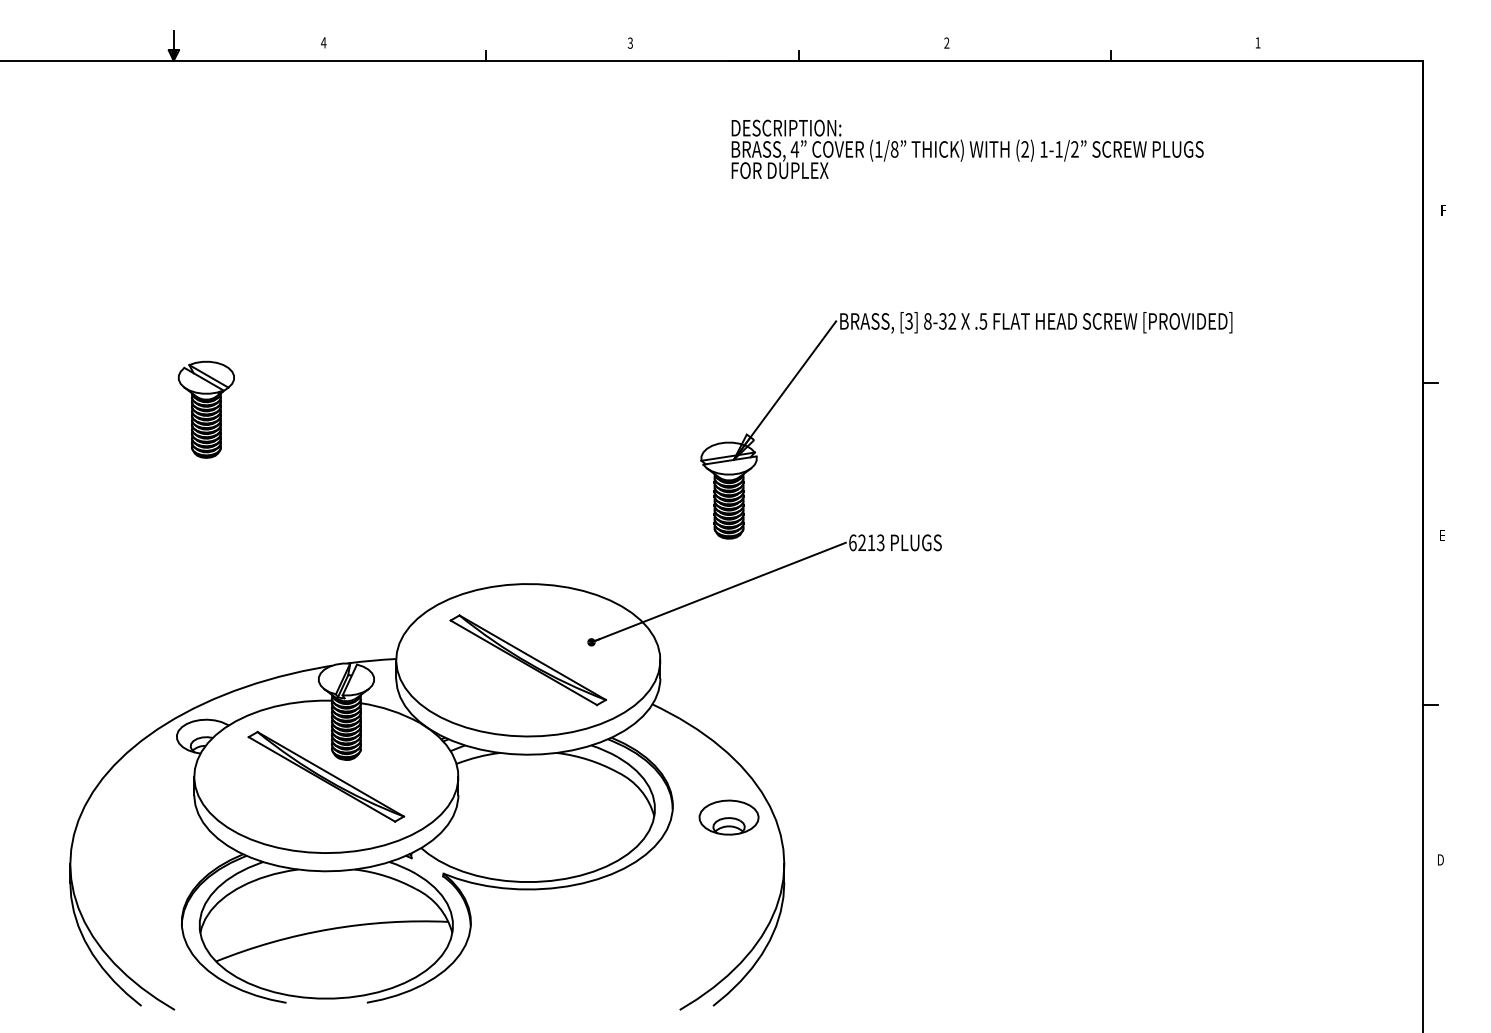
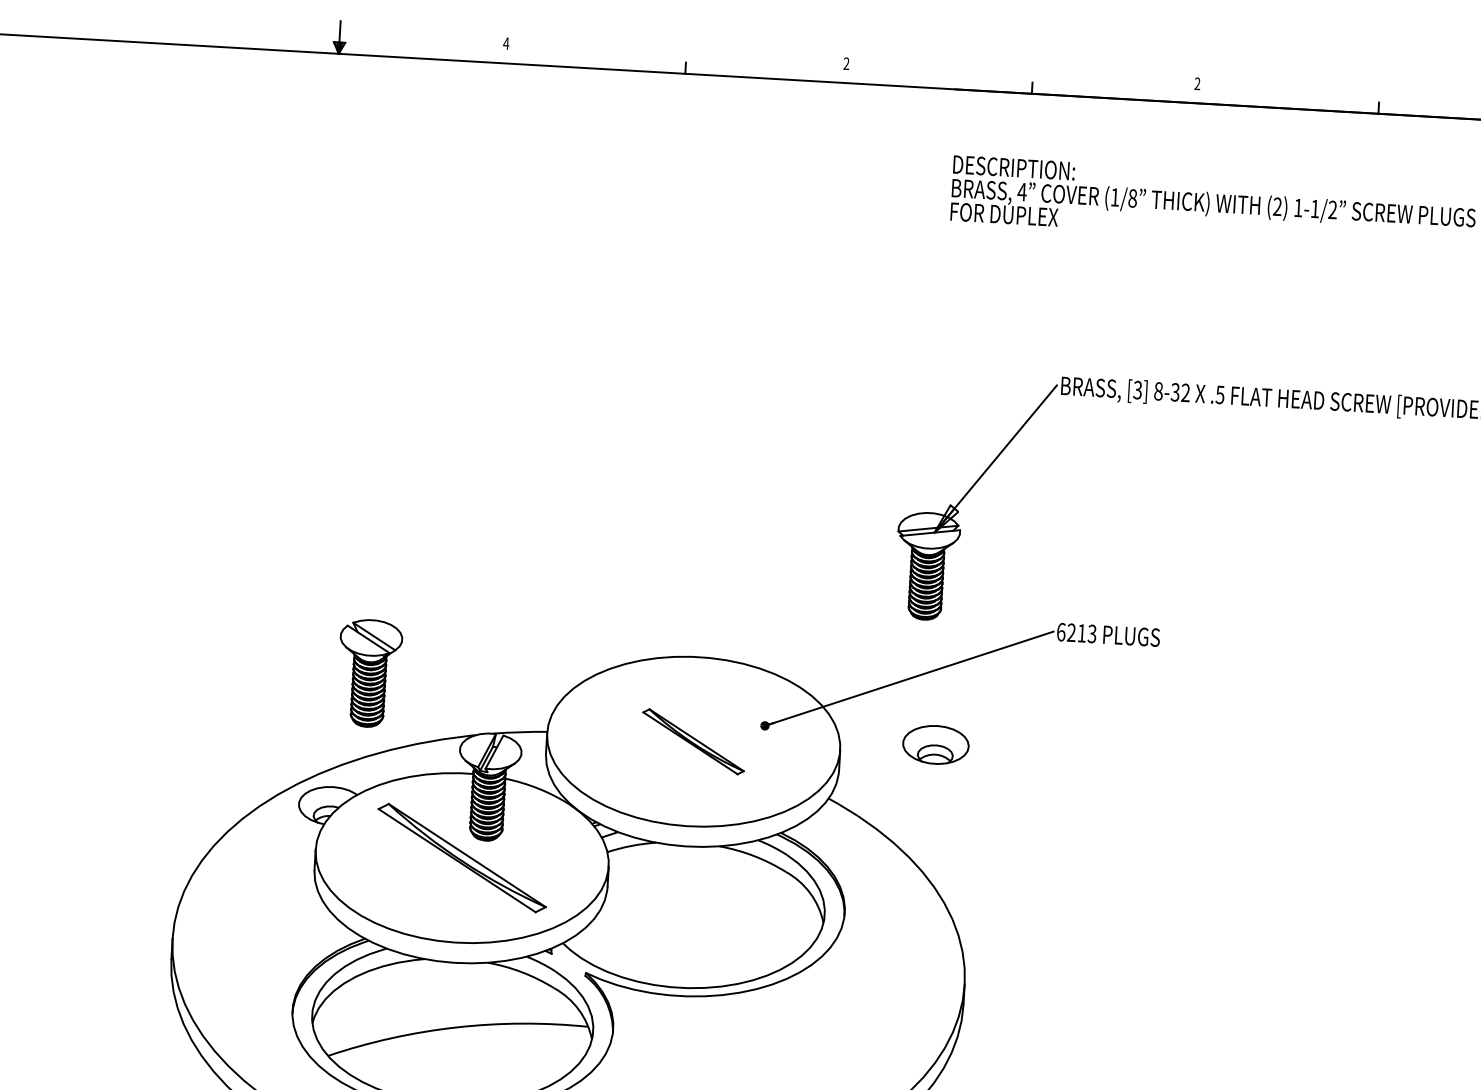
text: (629, 43) -> (845, 63), 3 -> 2
part: (205, 409) -> (368, 673), moved
part: (527, 660) -> (692, 741), size x0.6
part: (728, 817) -> (935, 744), moved

